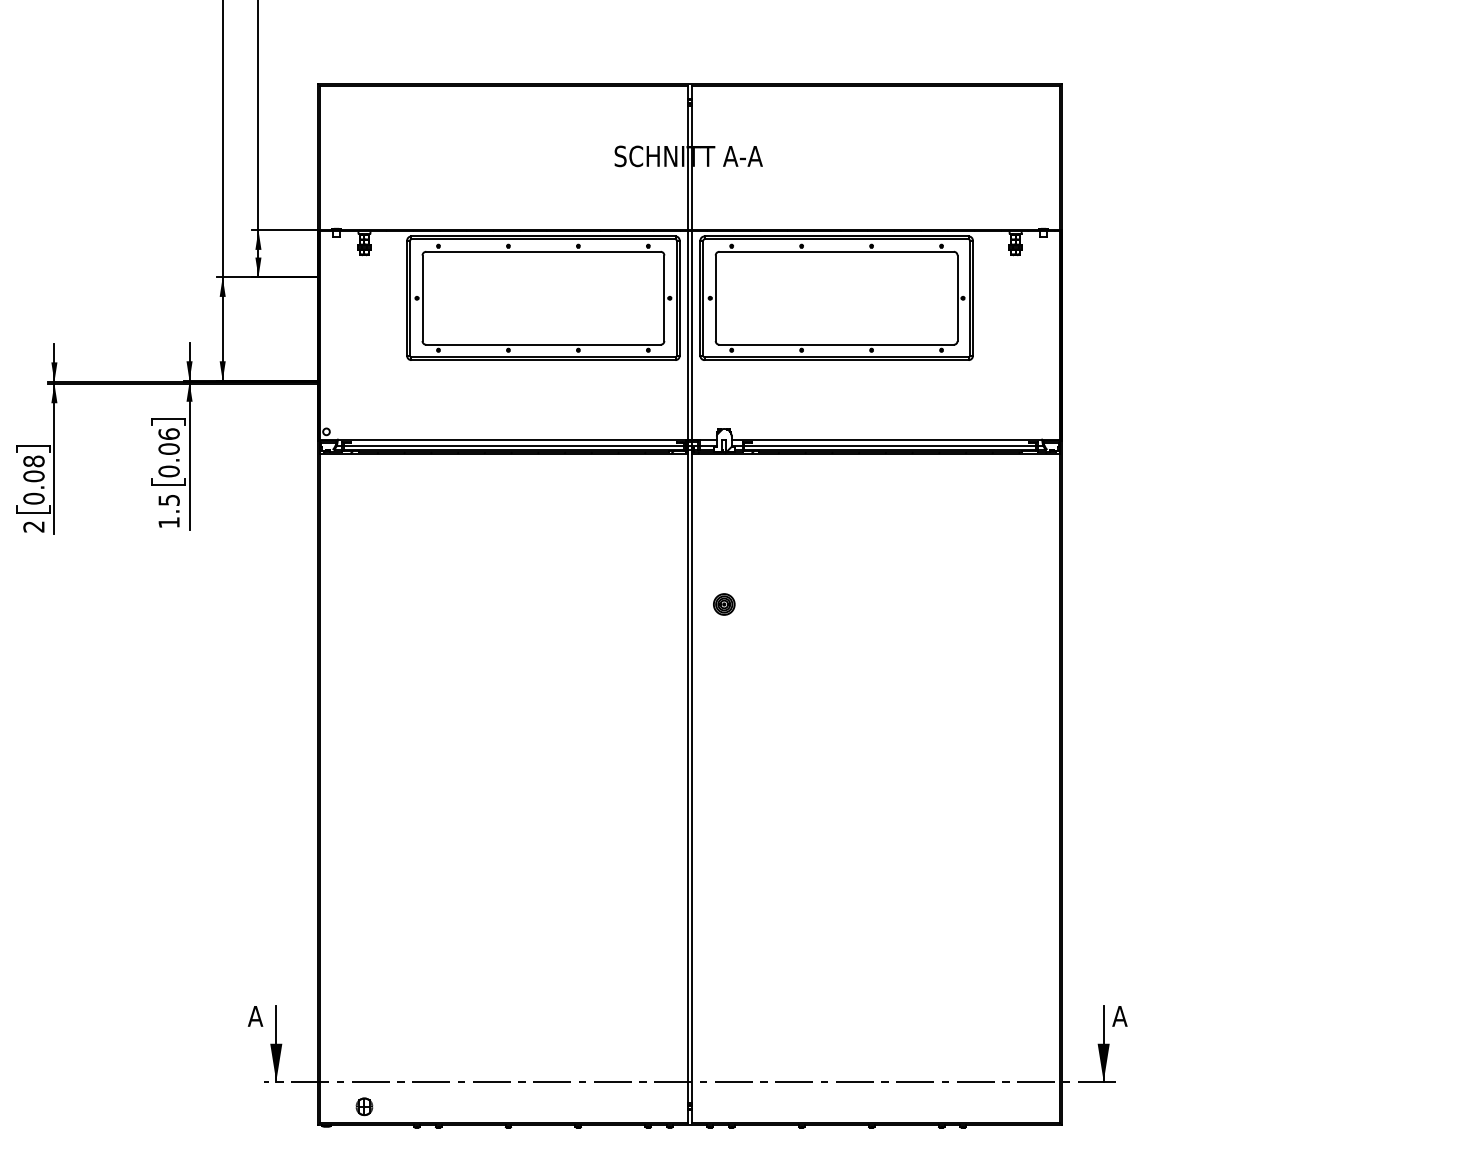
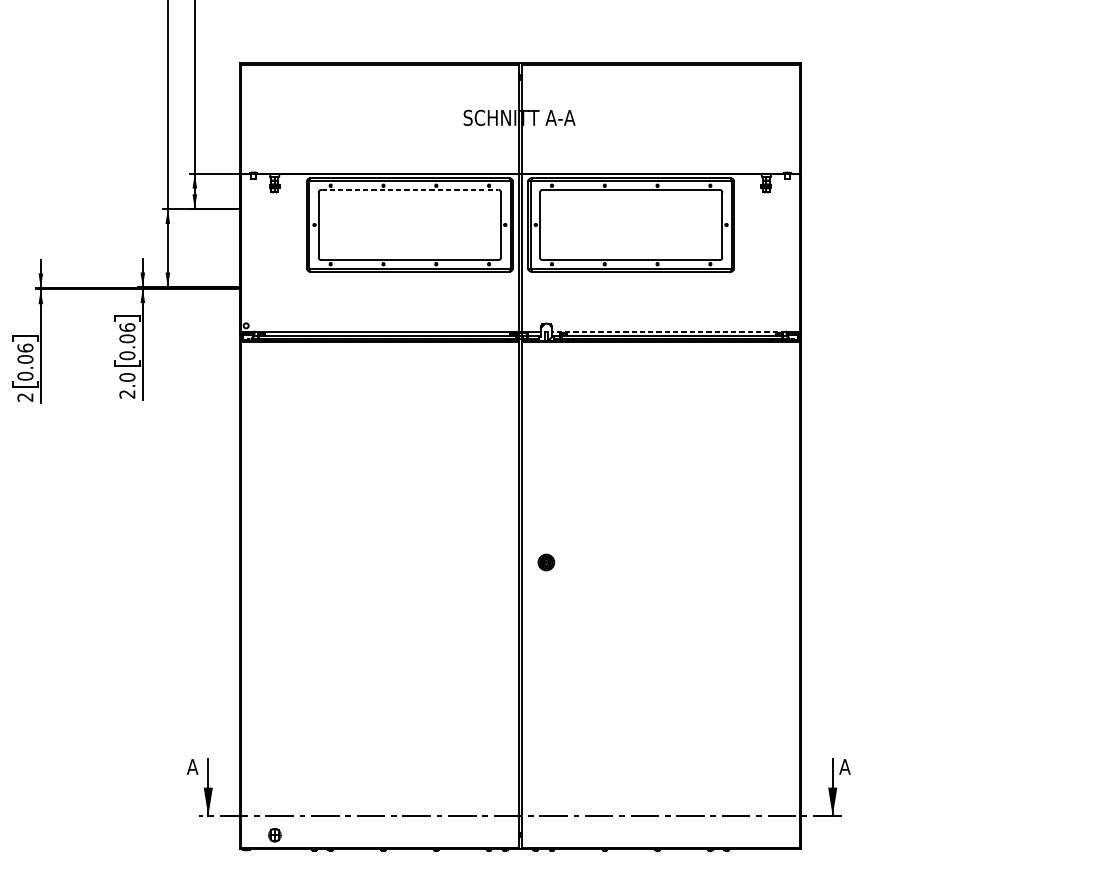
line: (543, 251) -> (409, 189), solid -> dashed
line: (886, 439) -> (668, 331), solid -> dashed
text: (33, 461) -> (25, 348), 0.08 -> 0.06
text: (168, 511) -> (126, 385), 1.5 -> 2.0
part: (724, 604) -> (546, 562), moved

